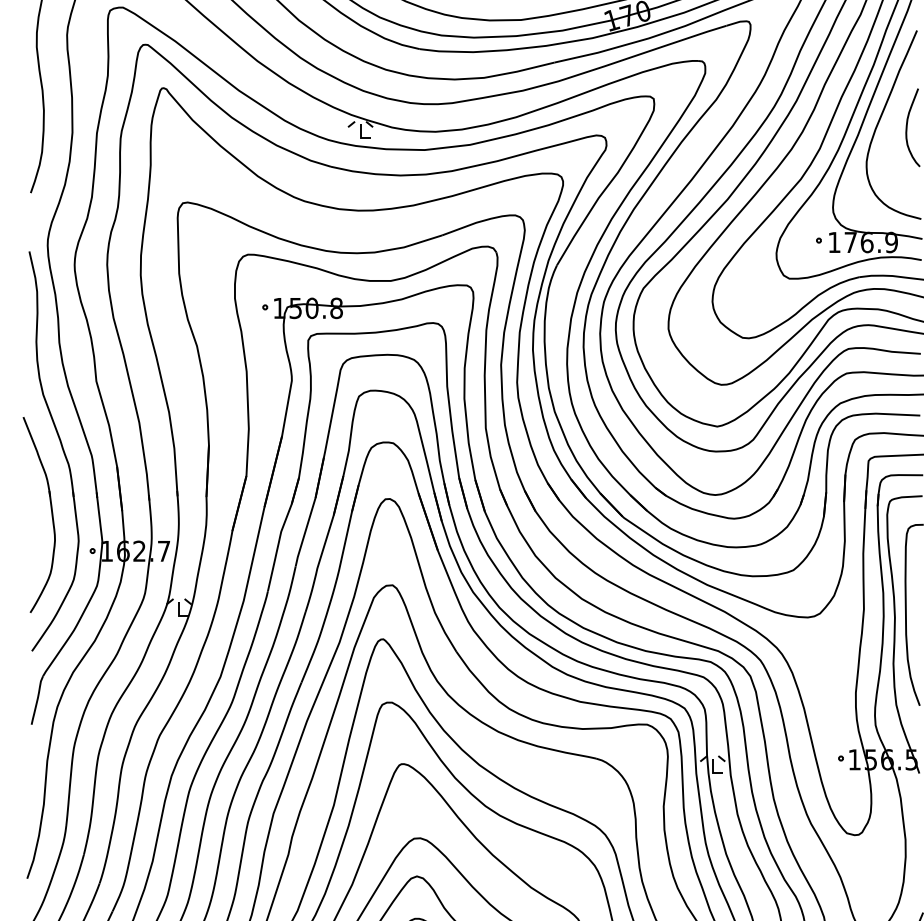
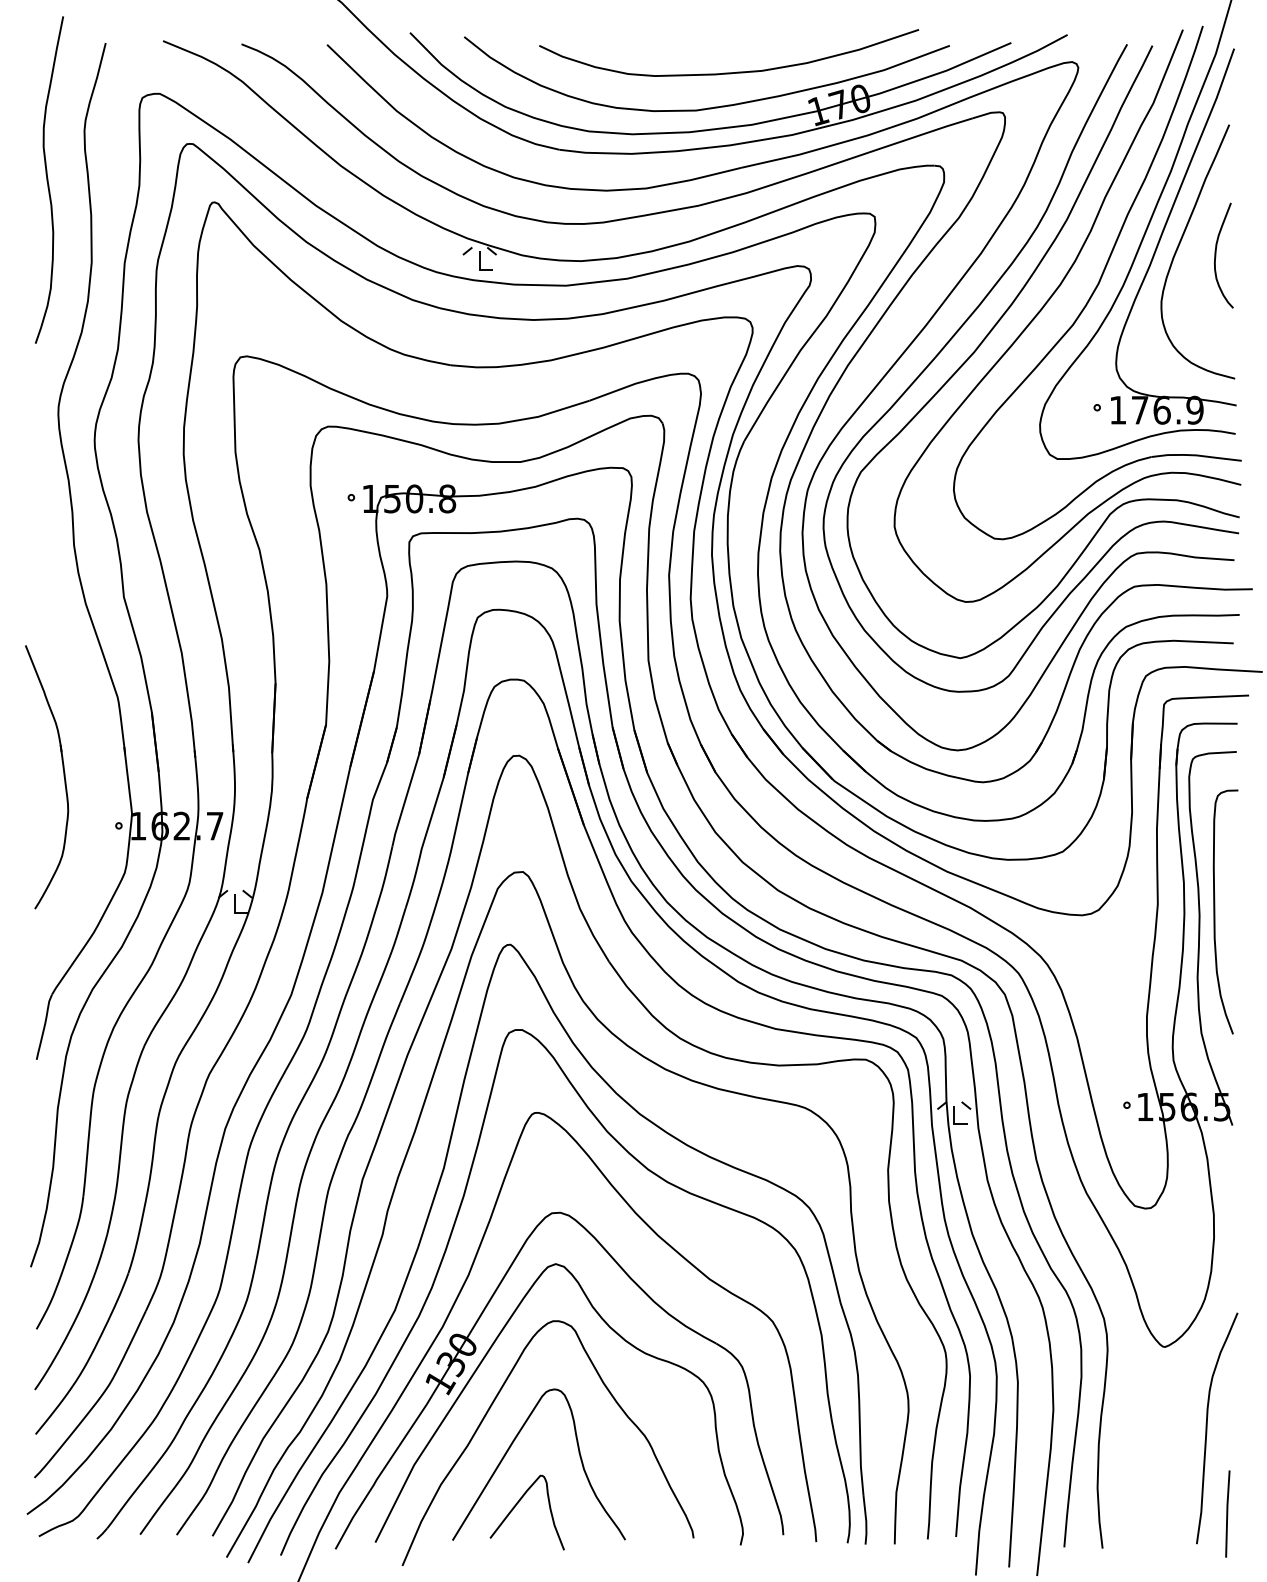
part: (61, 448) -> (77, 687), removed

